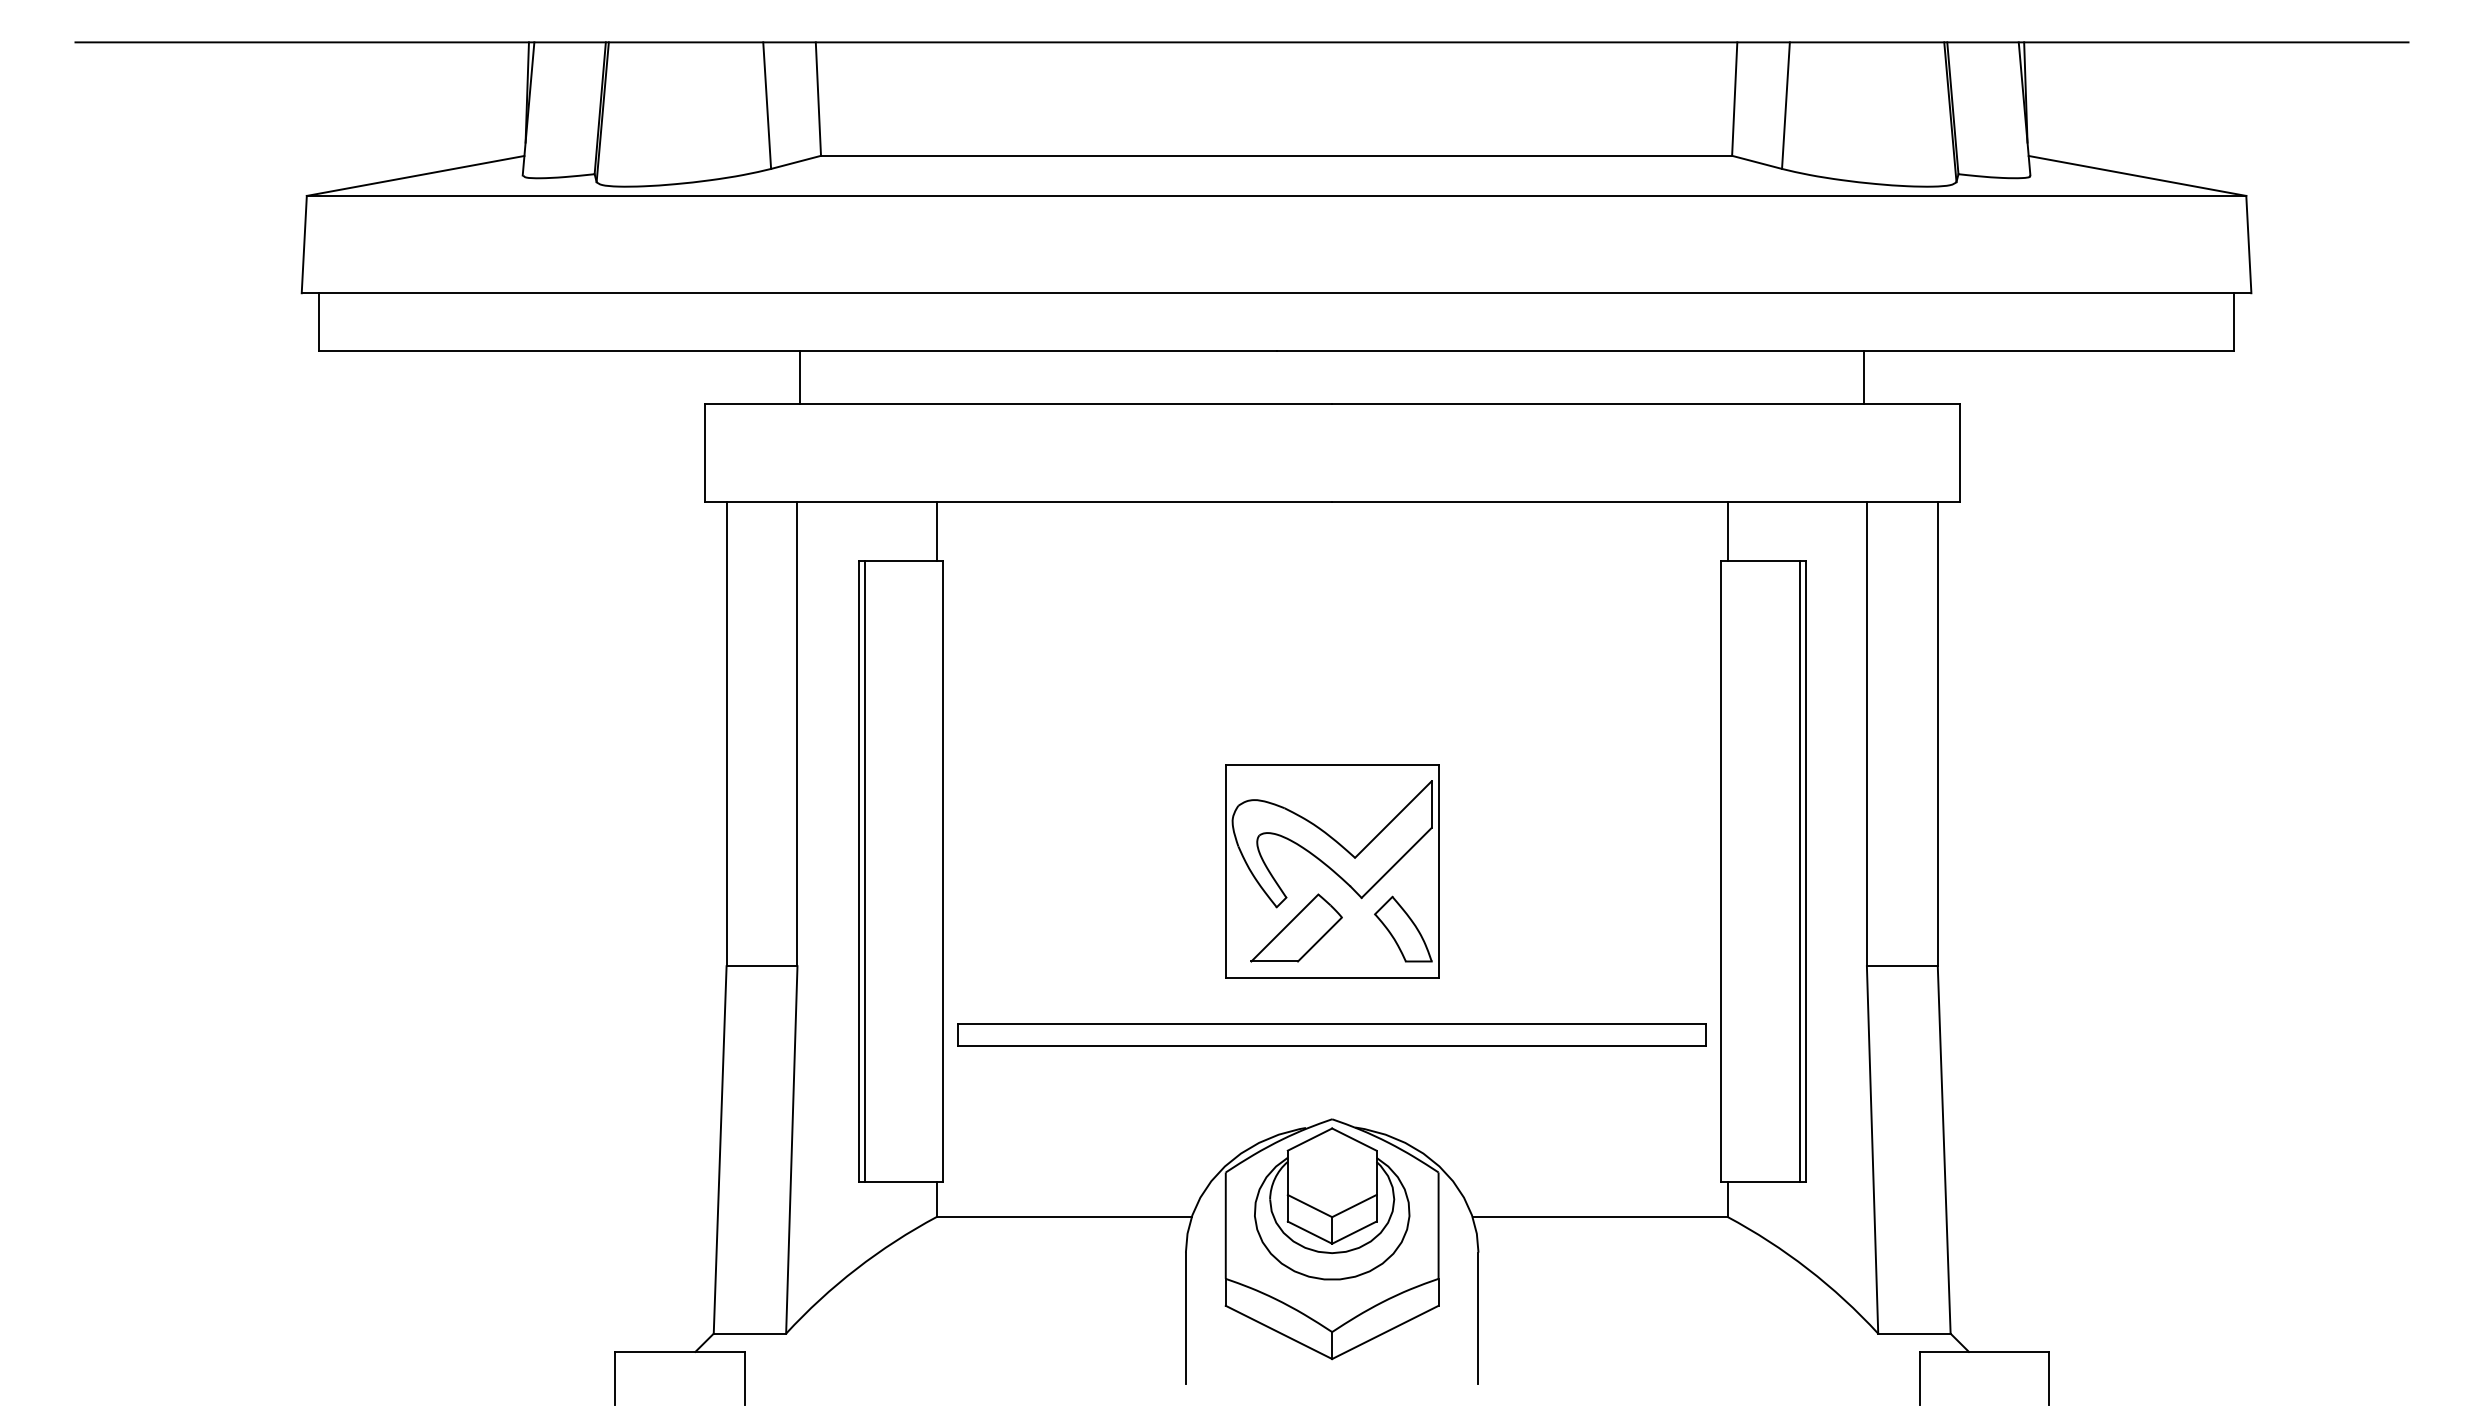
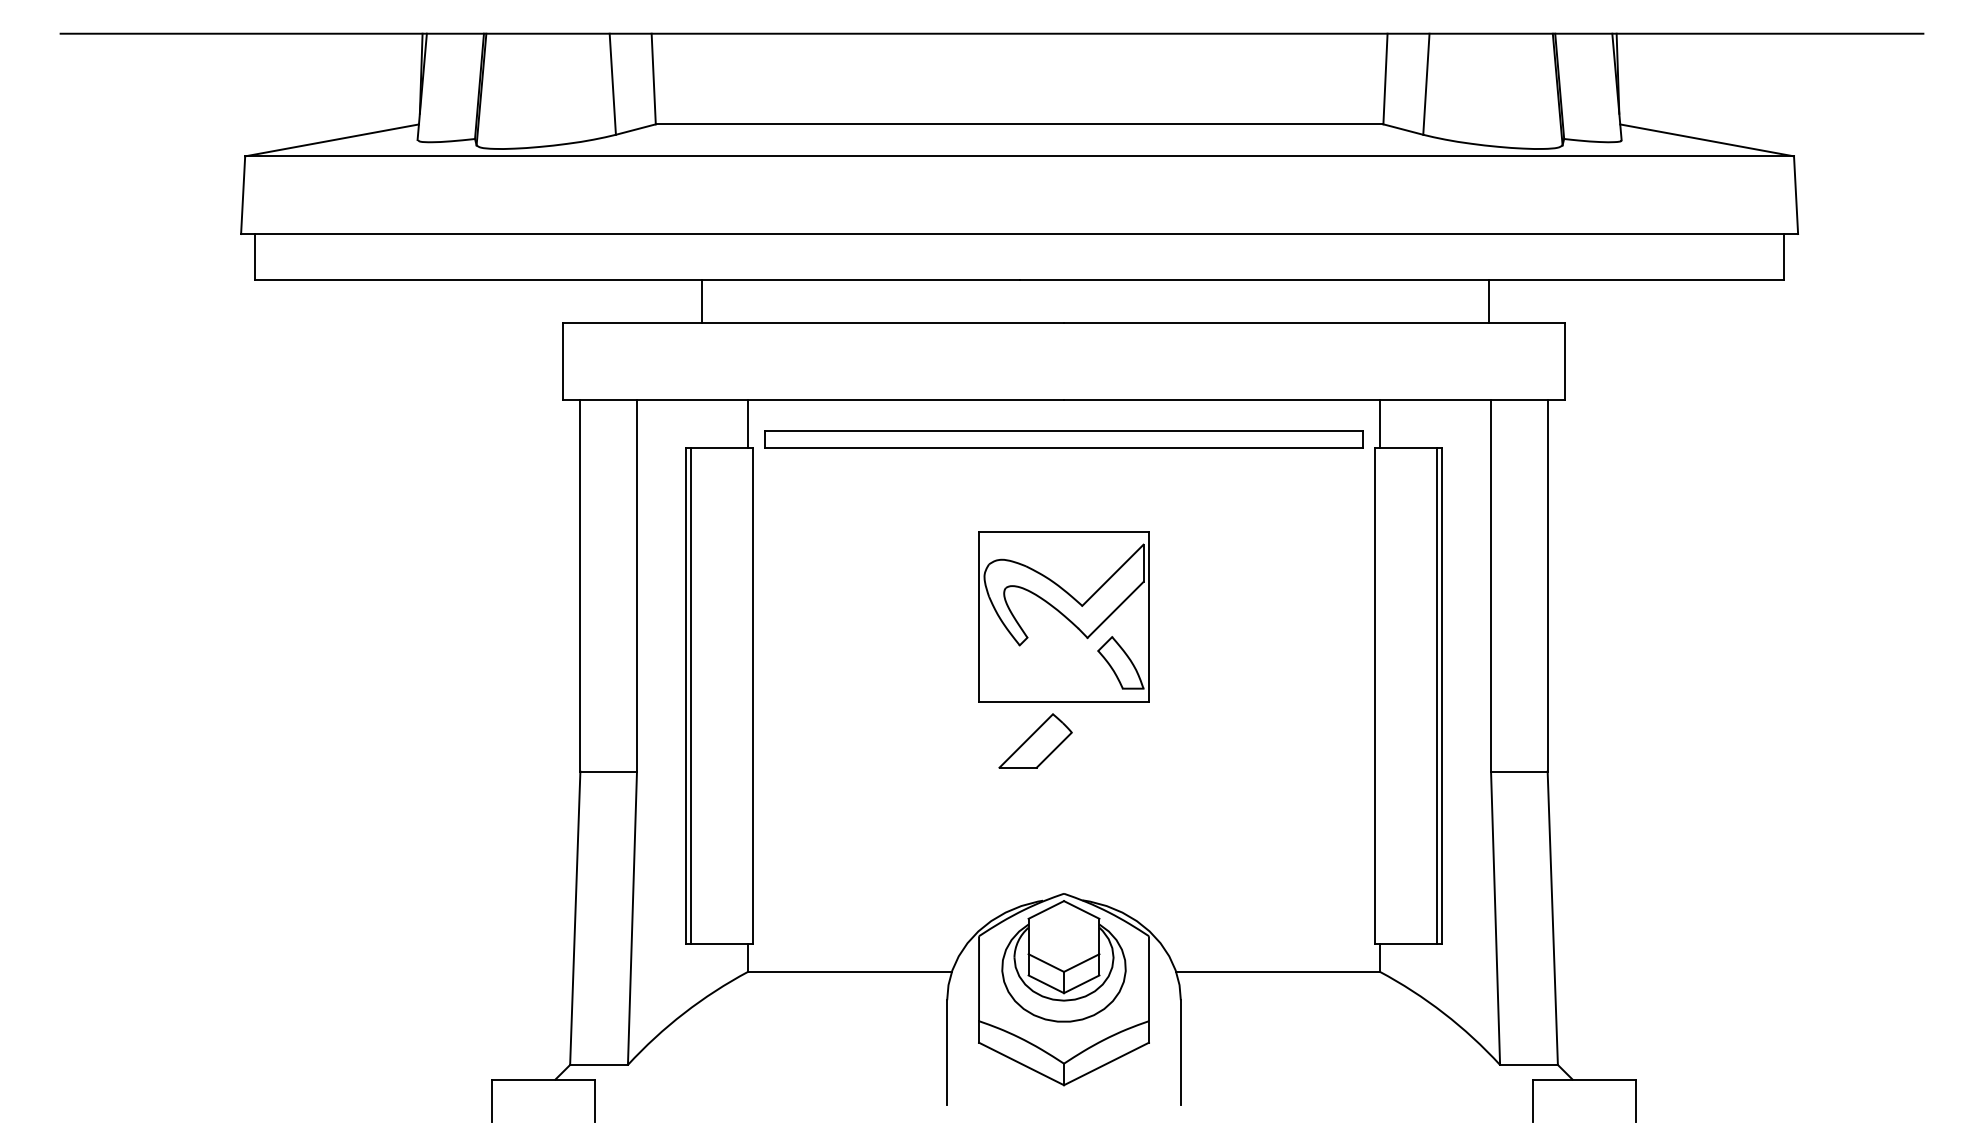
line: (800, 377) -> (702, 301), moved
part: (1332, 871) -> (1064, 616), moved
part: (1331, 1034) -> (1063, 438), moved

